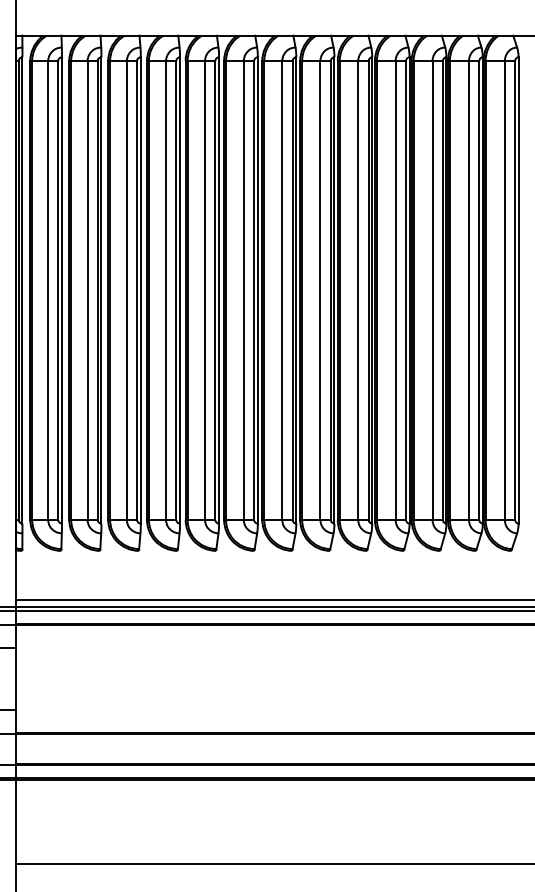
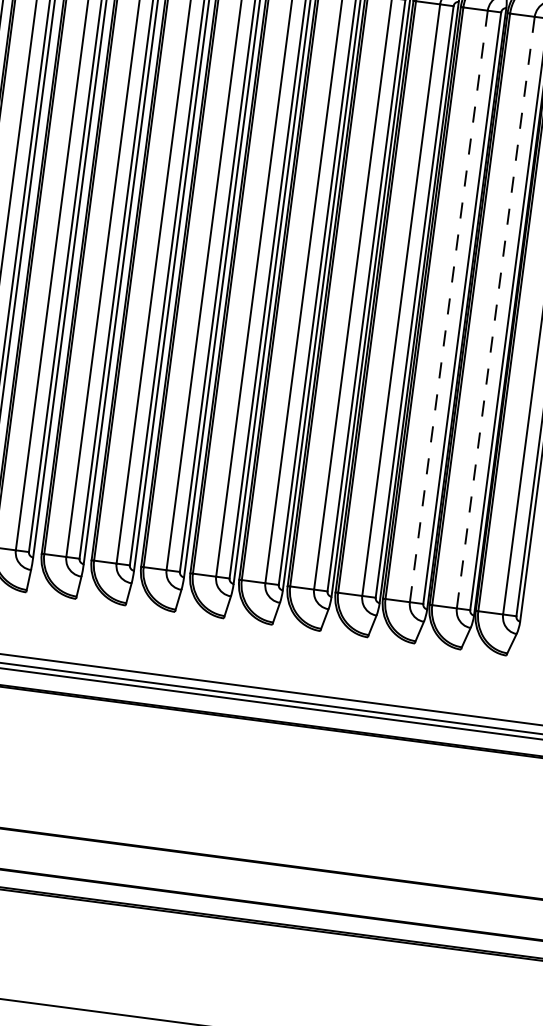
line: (432, 289) -> (448, 305), solid -> dashed
line: (468, 289) -> (495, 311), solid -> dashed

